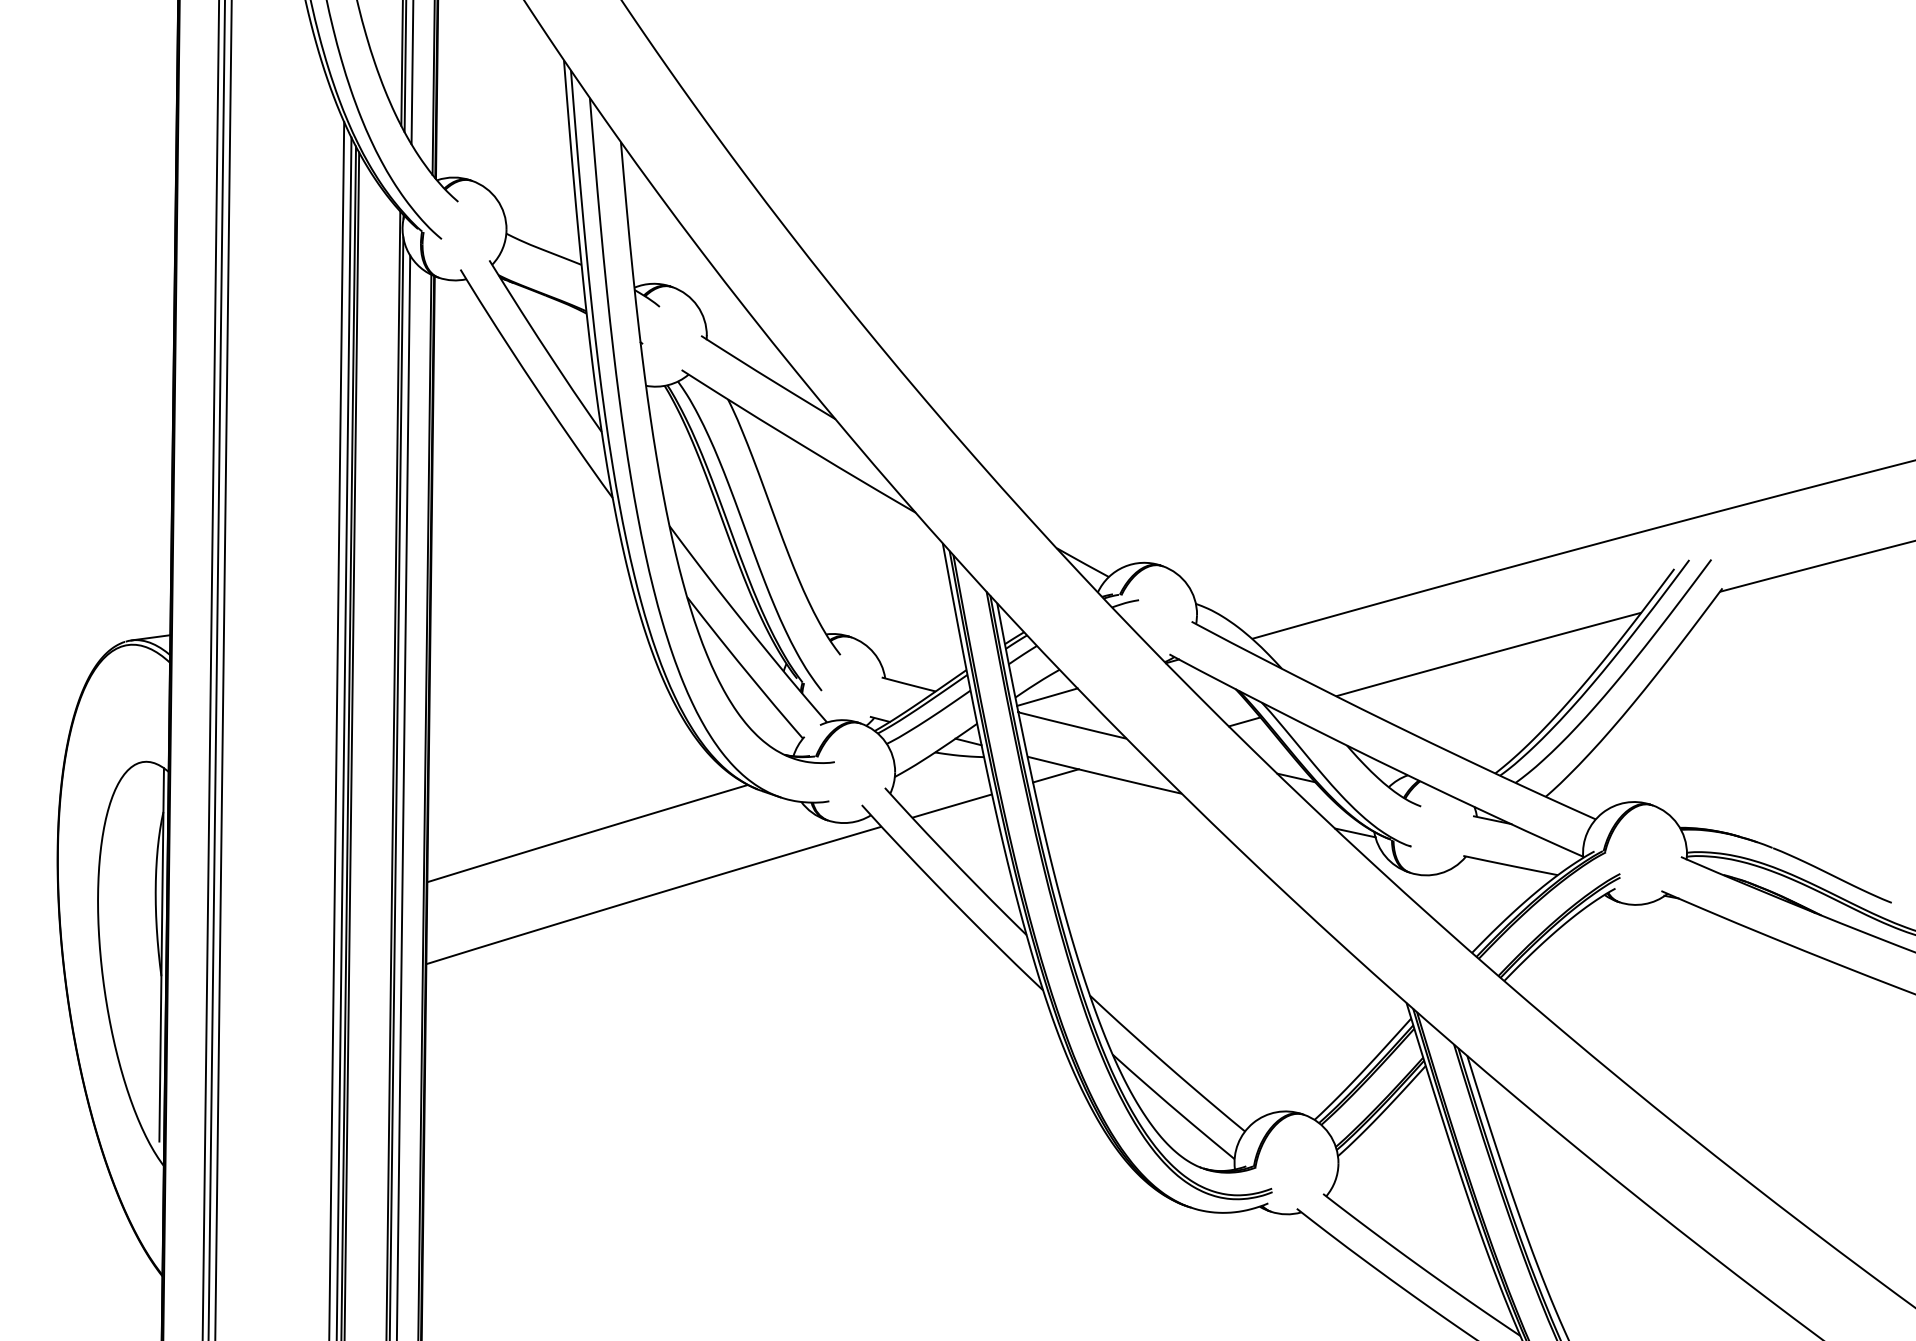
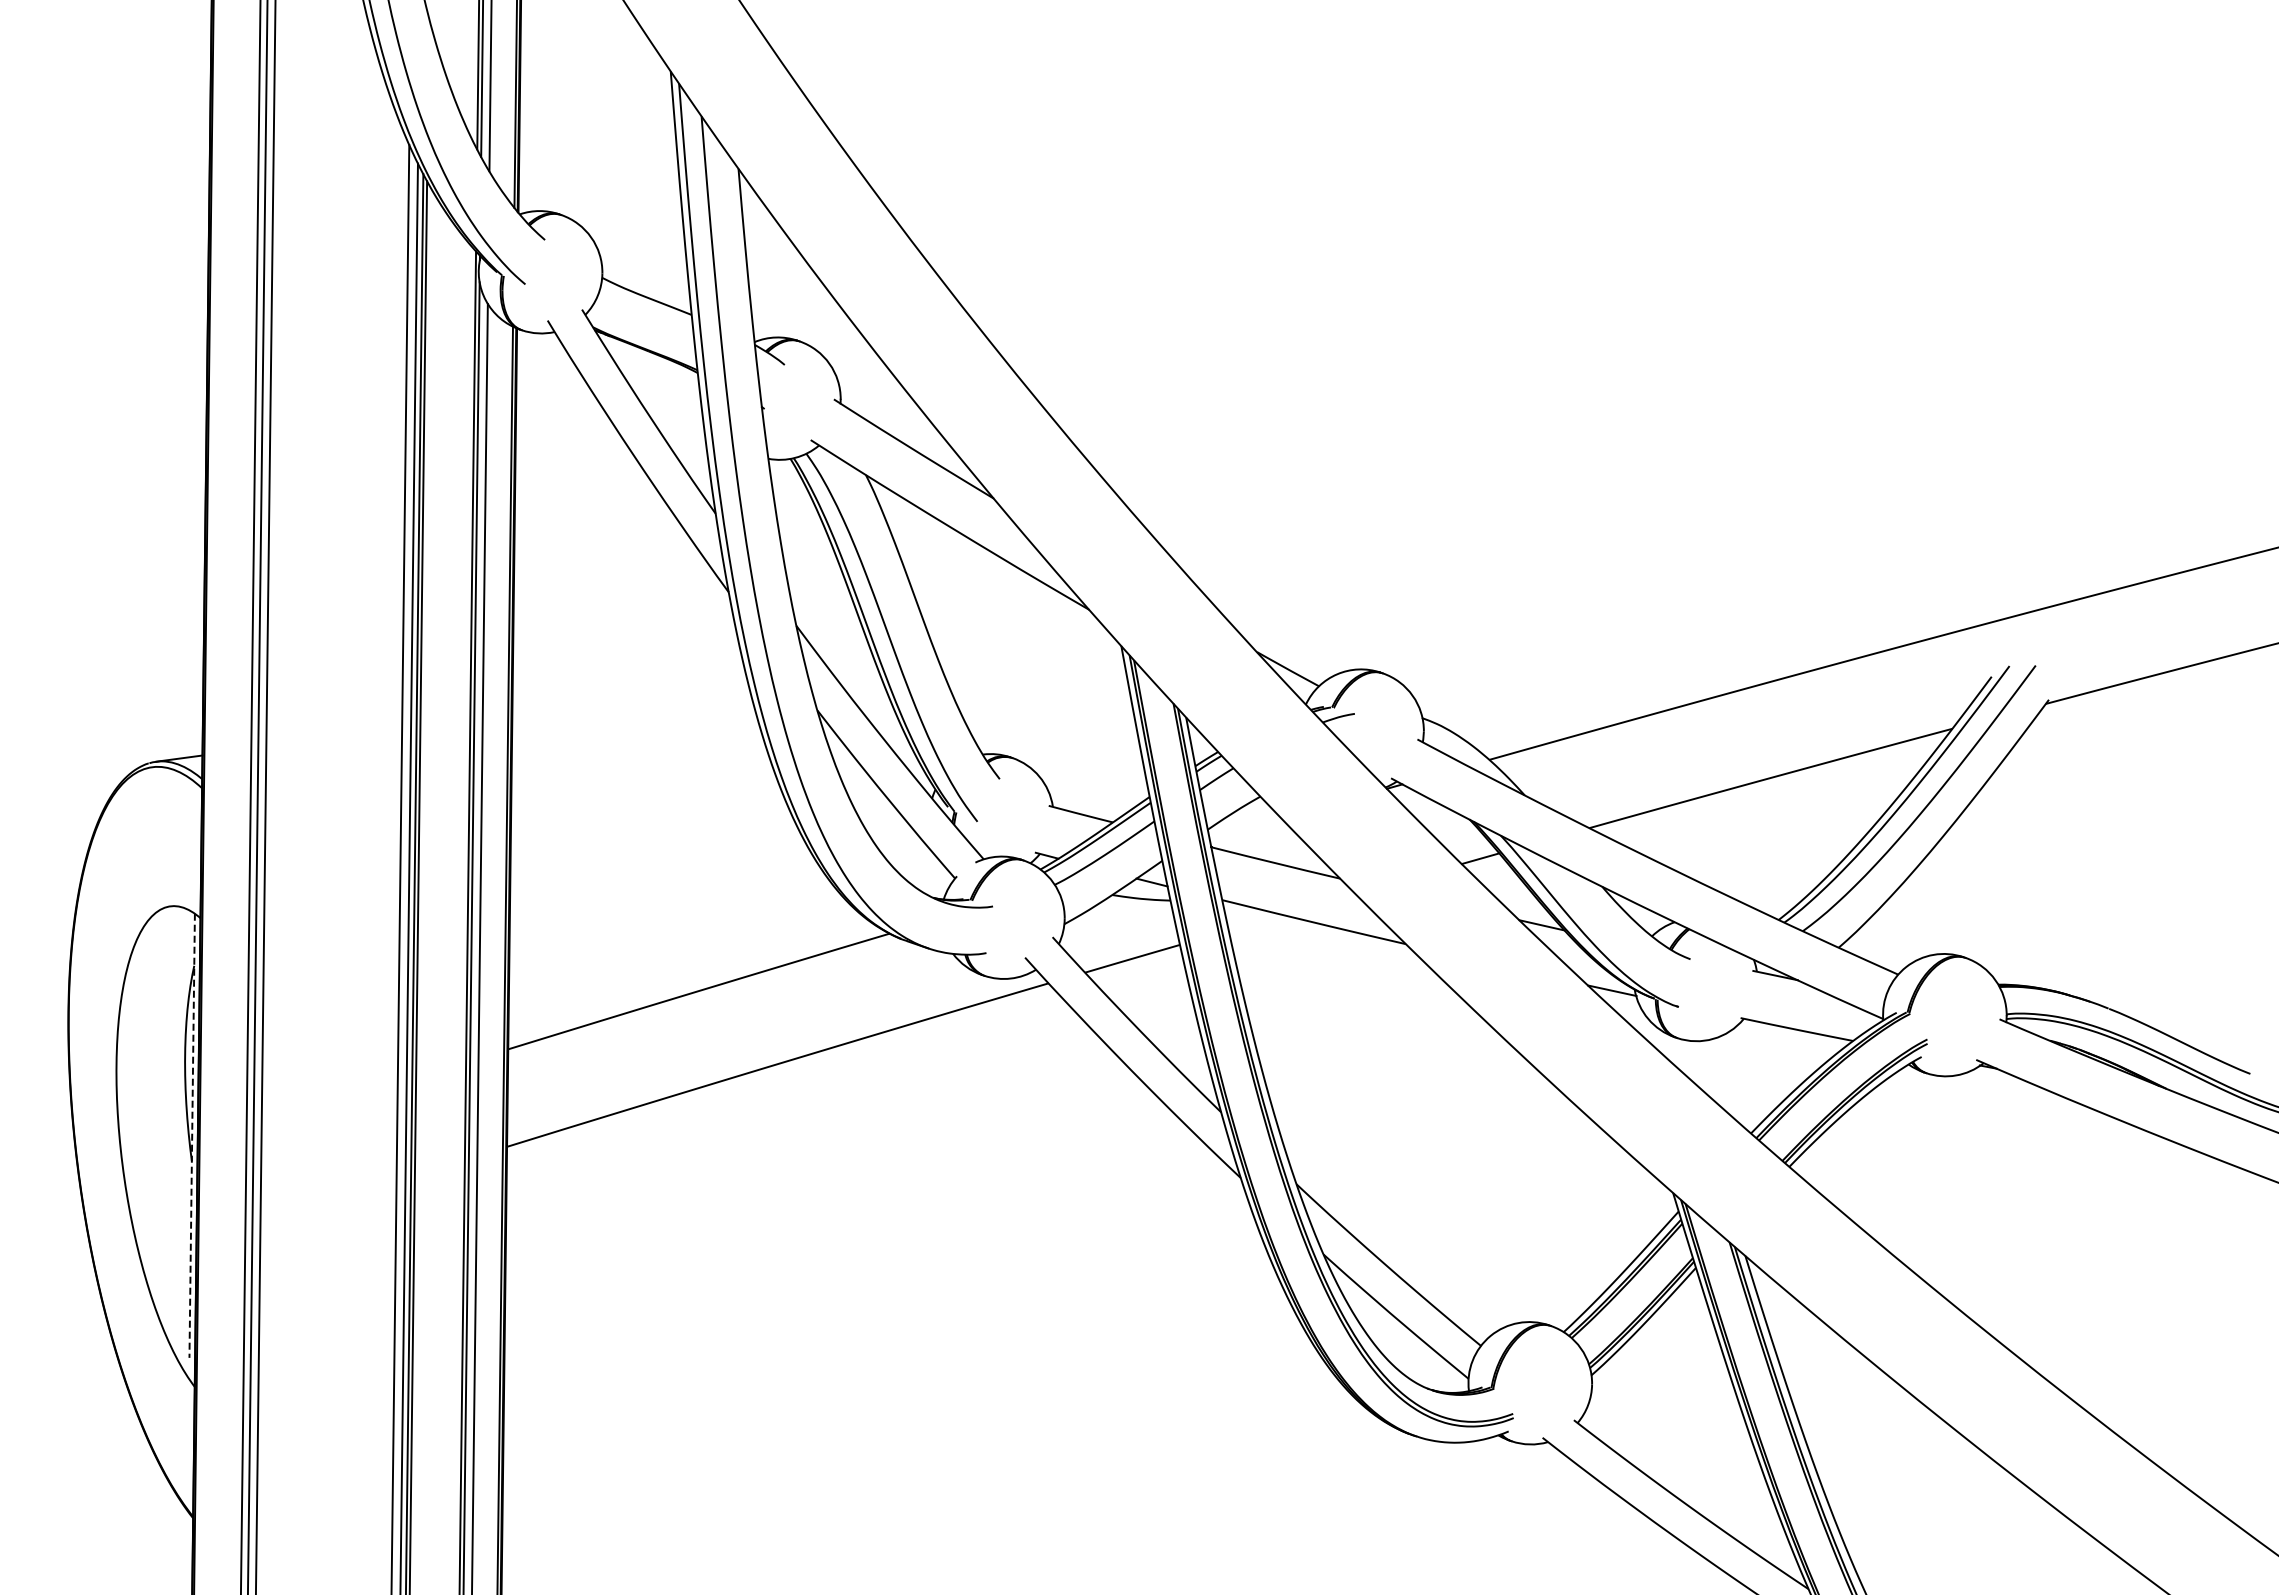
line: (1047, 696) -> (1245, 828), removed
line: (1055, 775) -> (1255, 922), removed
line: (161, 955) -> (192, 1136), solid -> dashed

